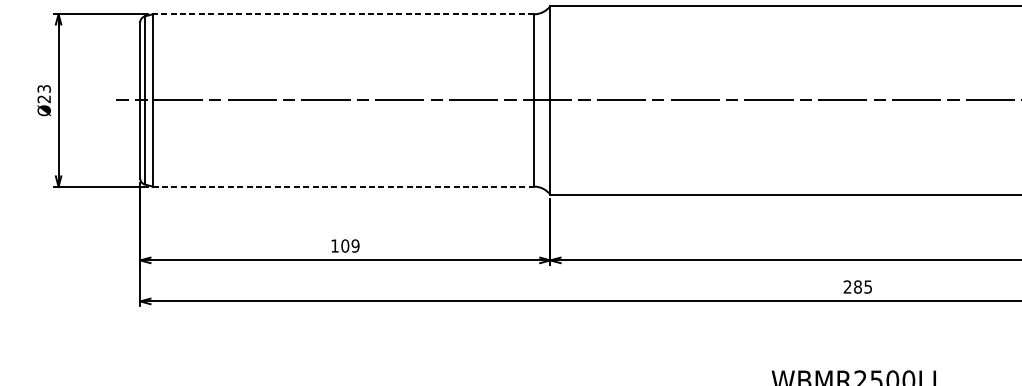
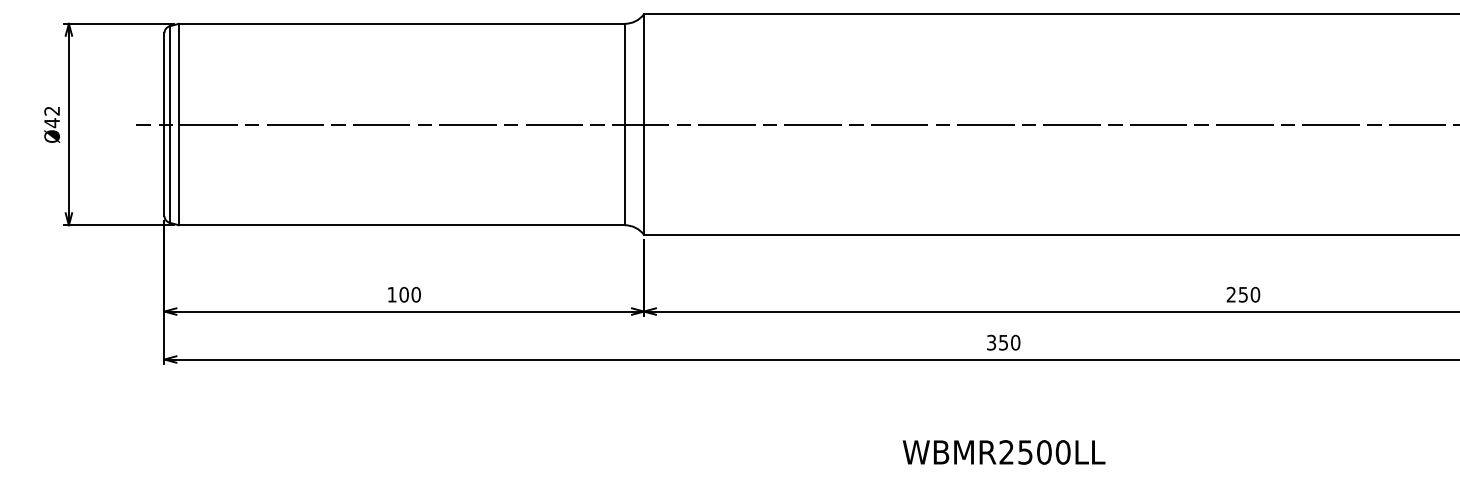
line: (343, 14) -> (401, 23), dashed -> solid
text: (43, 94) -> (51, 117), Ø23 -> Ø42
line: (343, 186) -> (401, 225), dashed -> solid
text: (354, 245) -> (415, 294), 109 -> 100
text: (857, 286) -> (1003, 342), 285 -> 350

